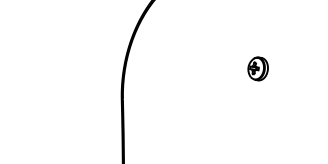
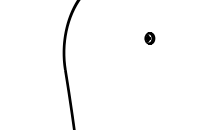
part: (257, 68) -> (149, 38), size x0.71

